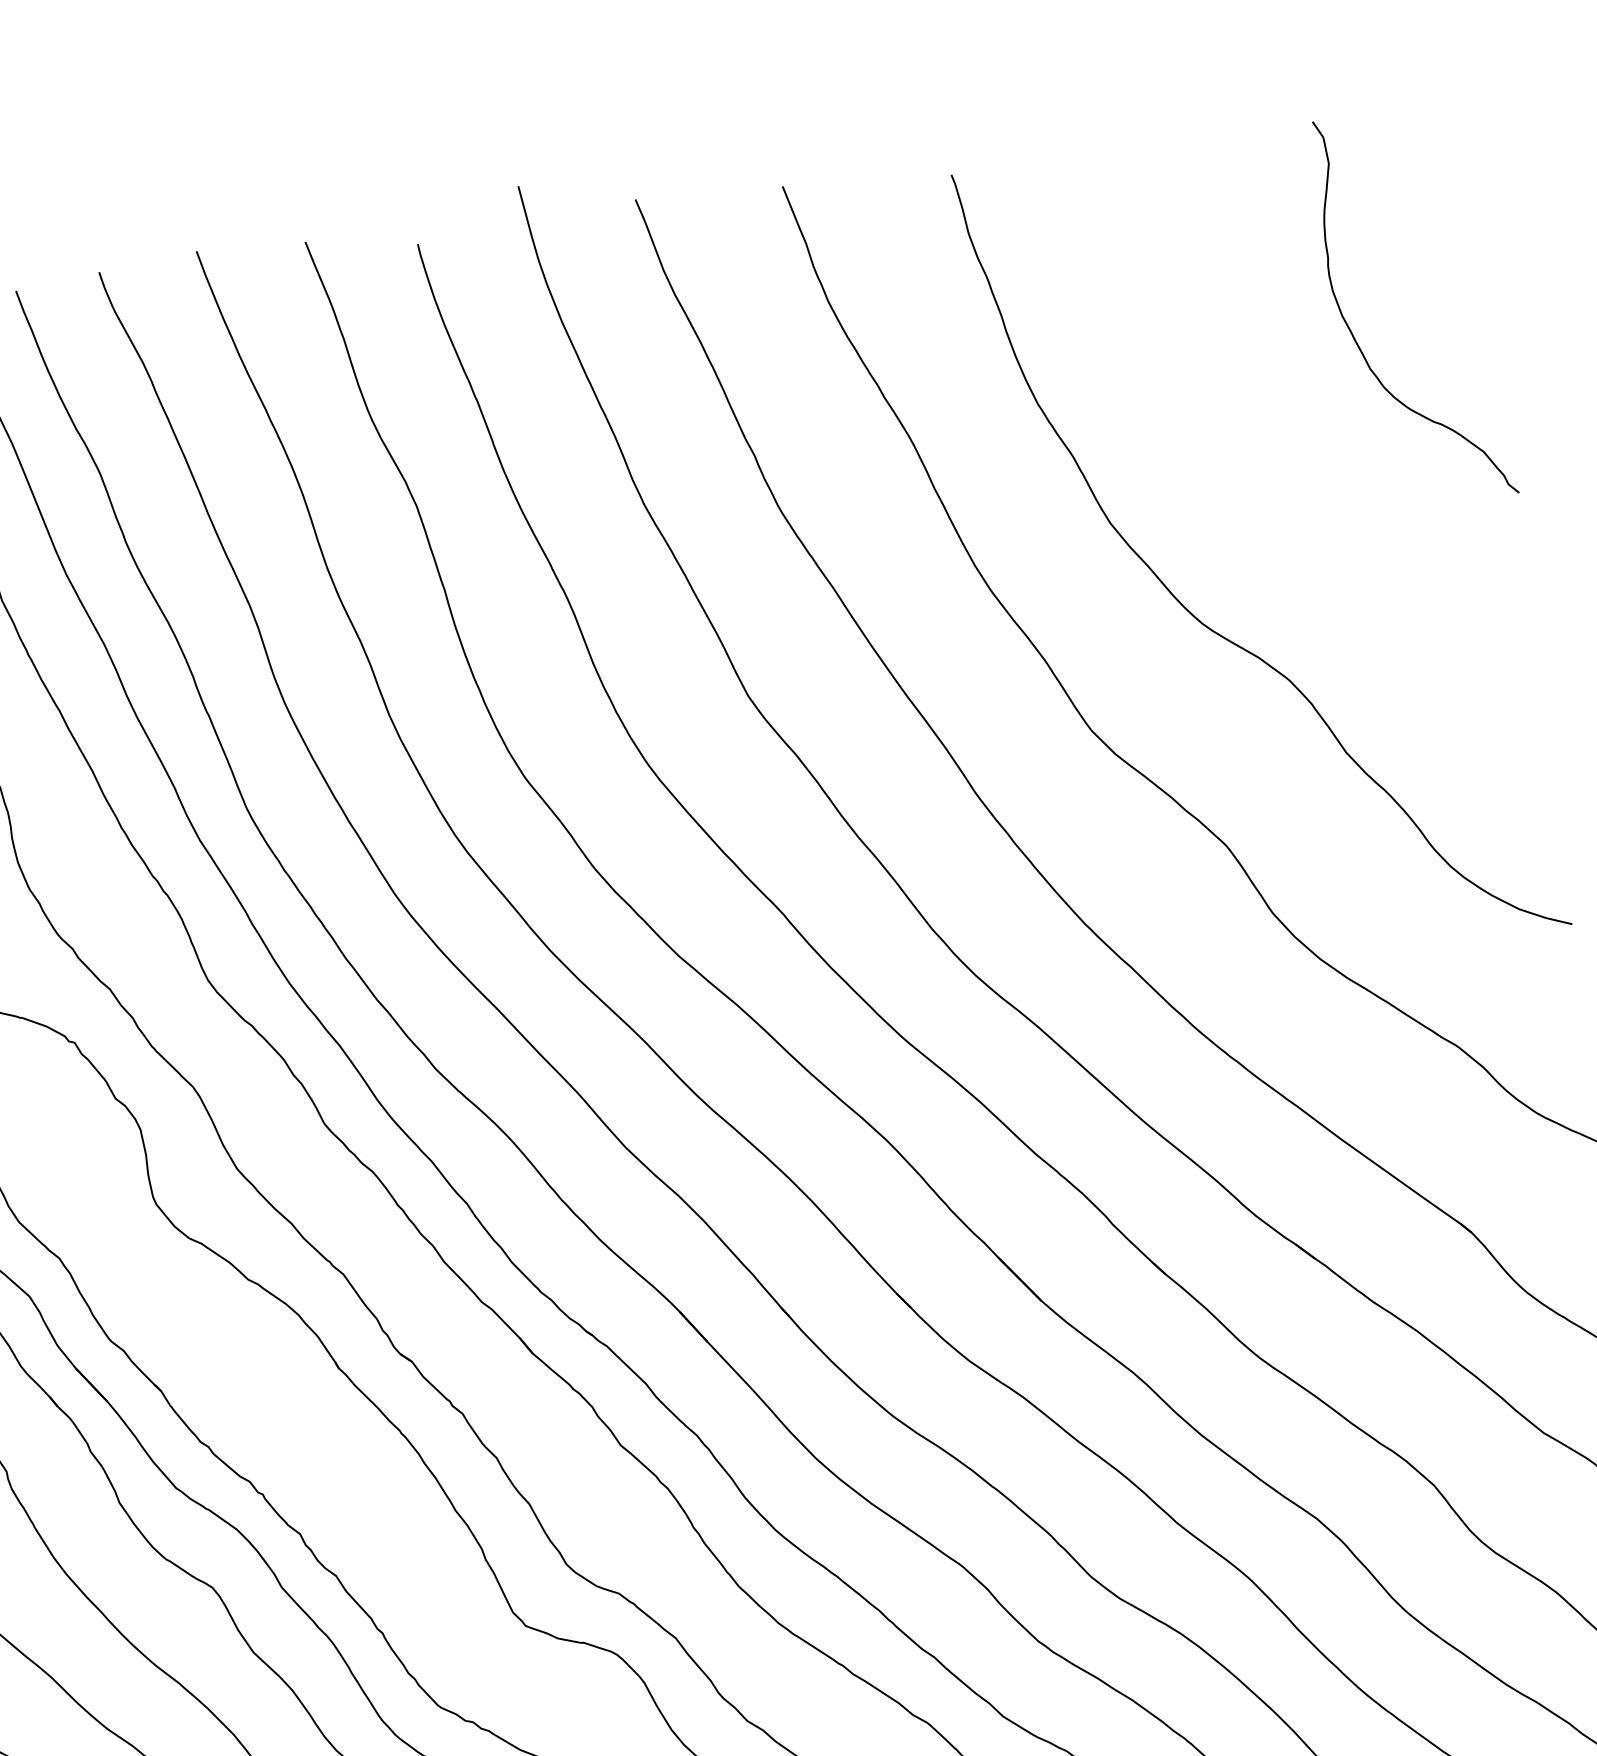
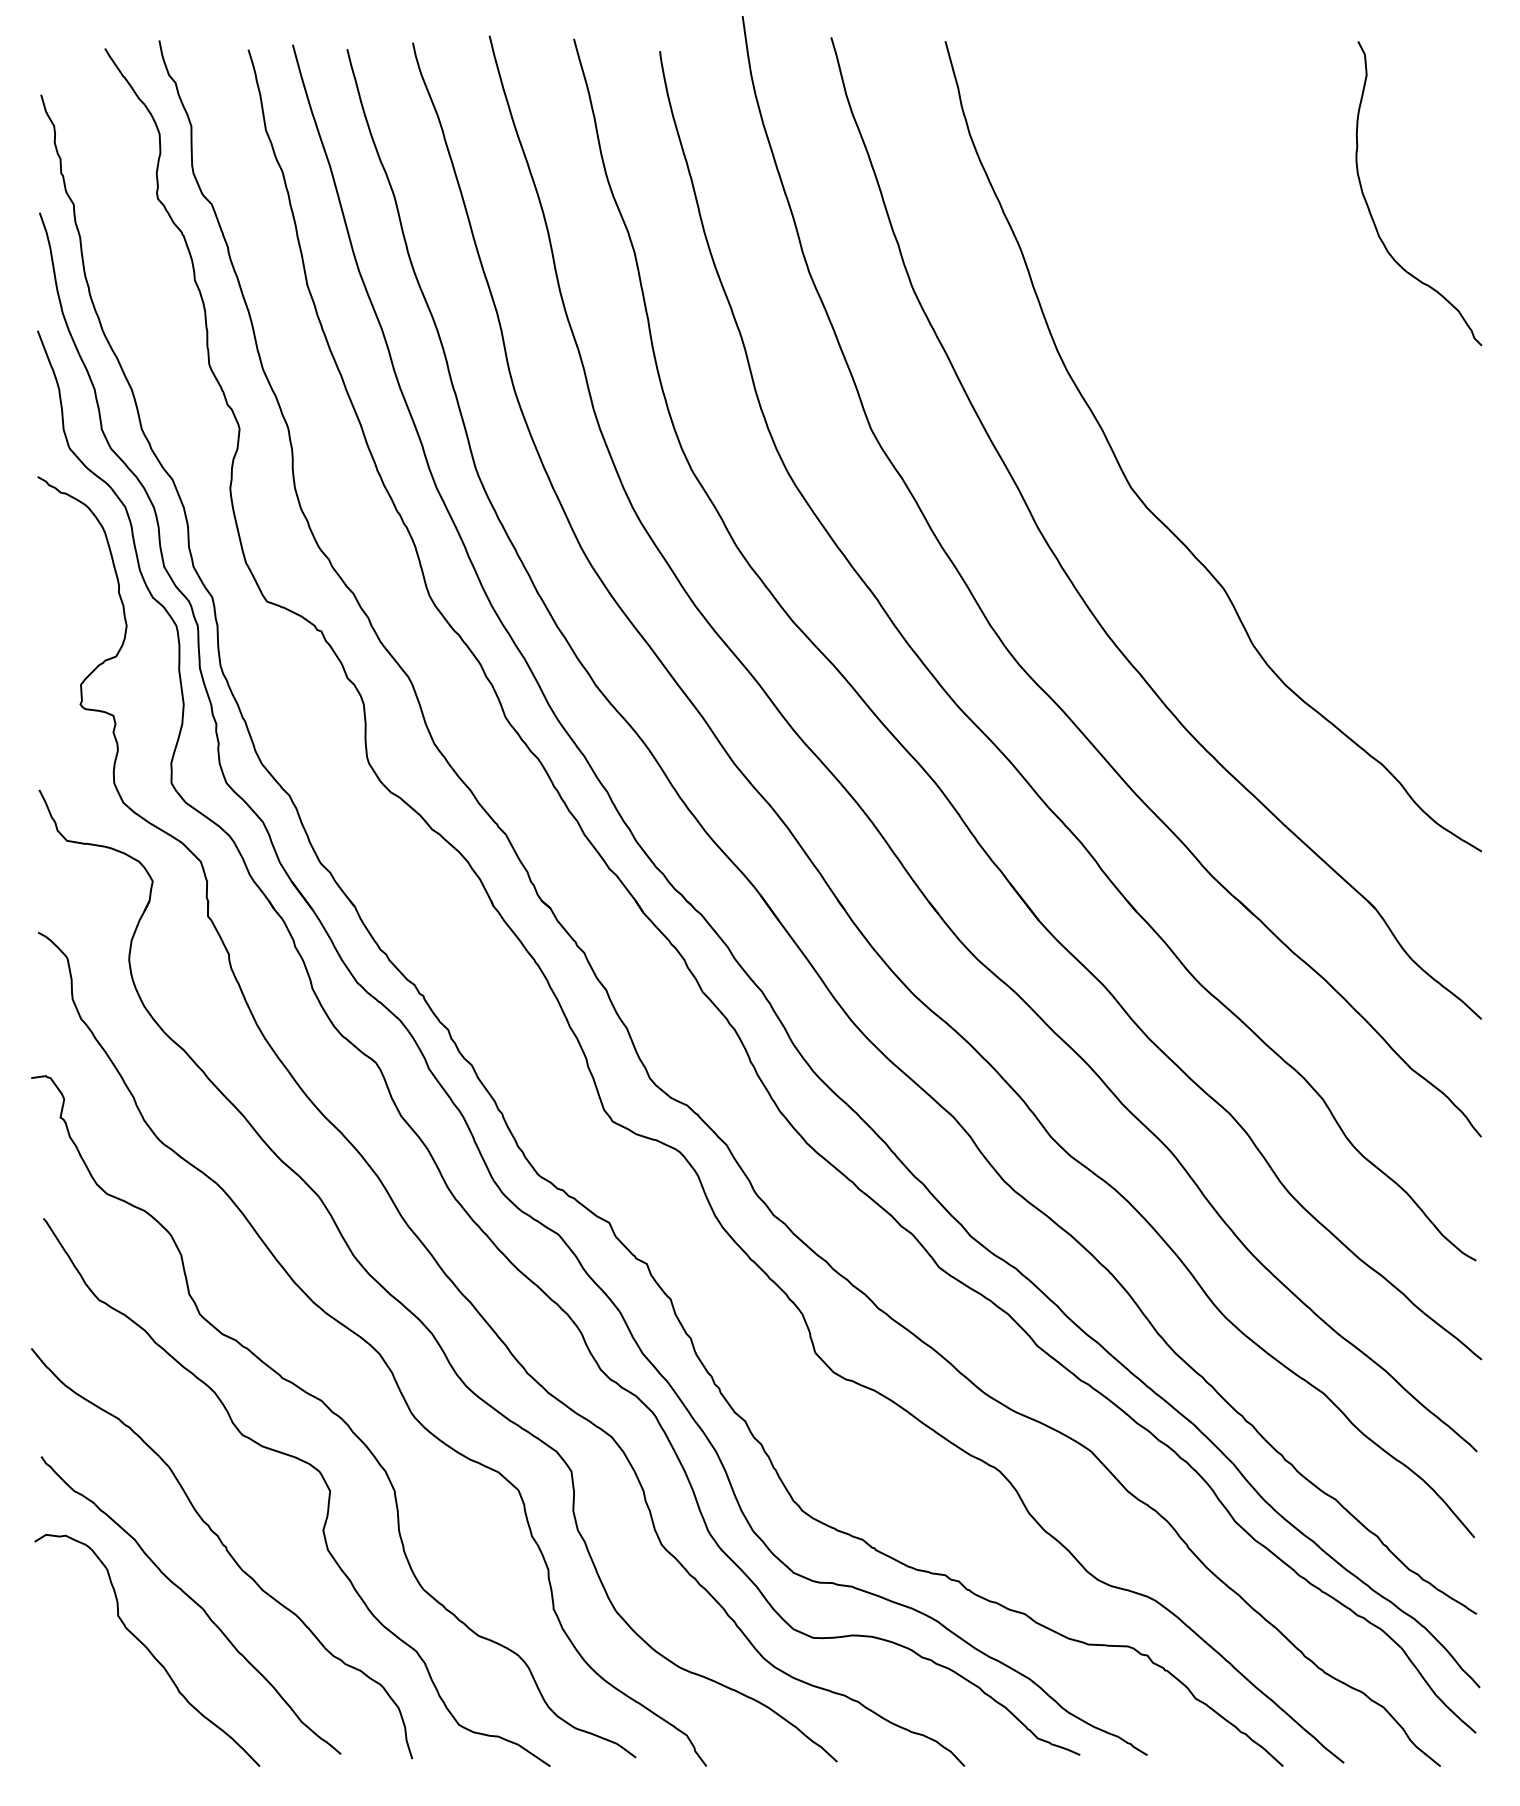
curve: (1205, 623) -> (1228, 416), removed

